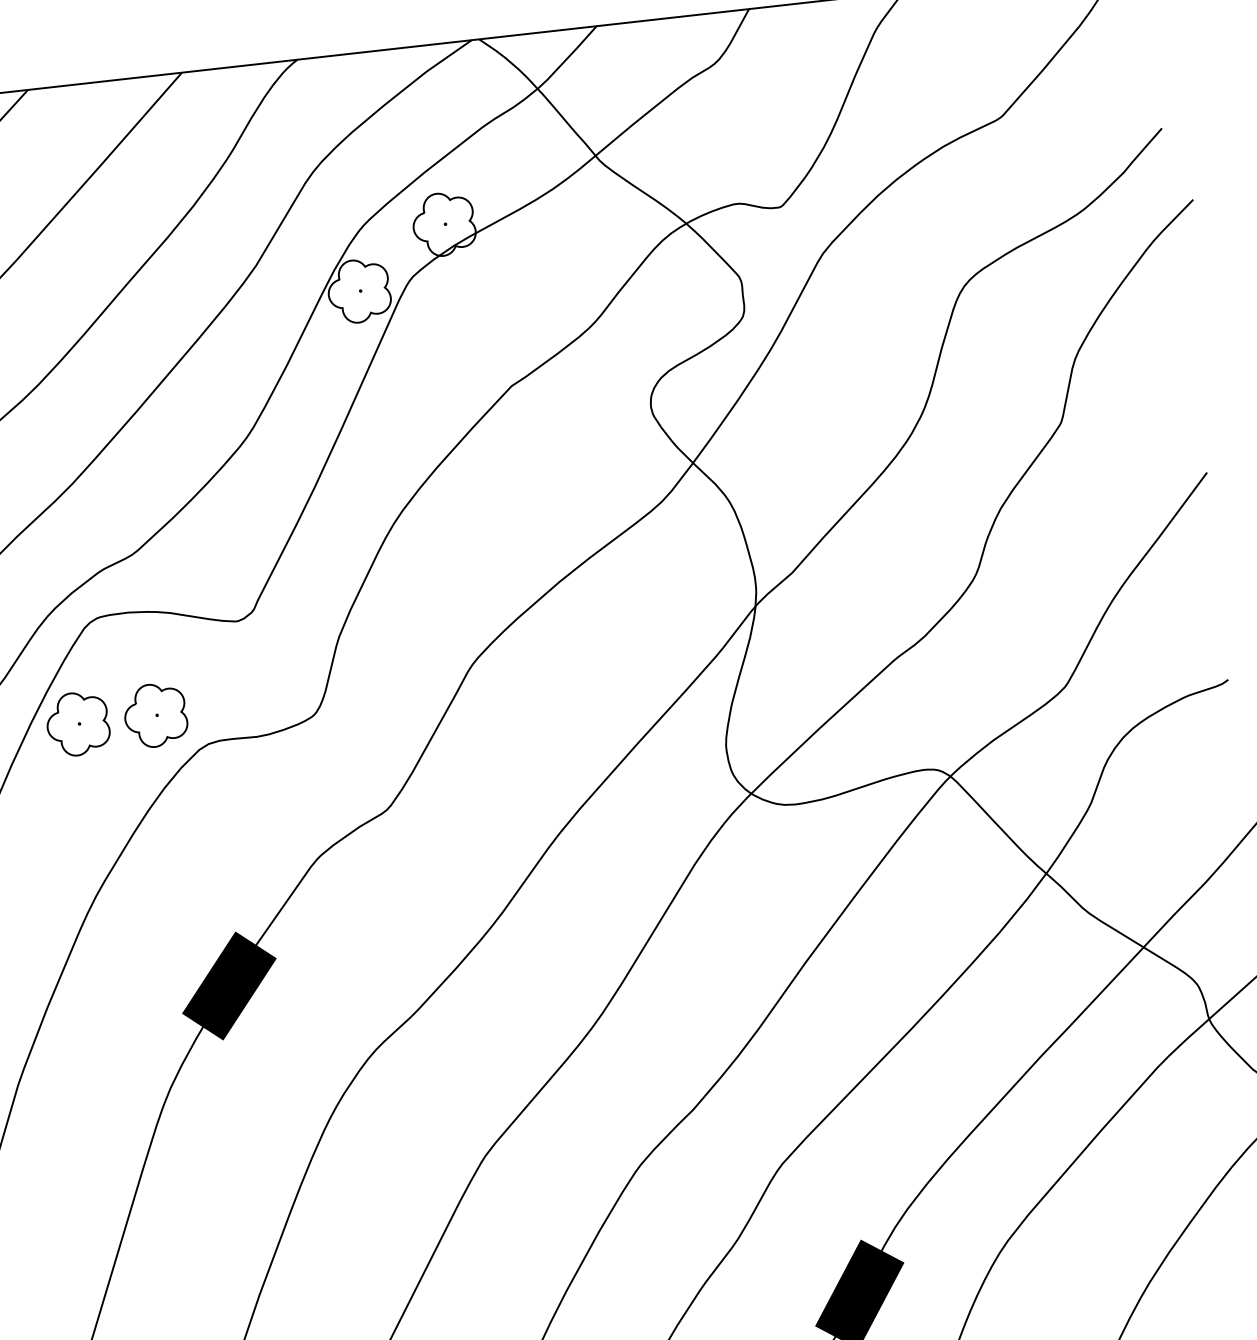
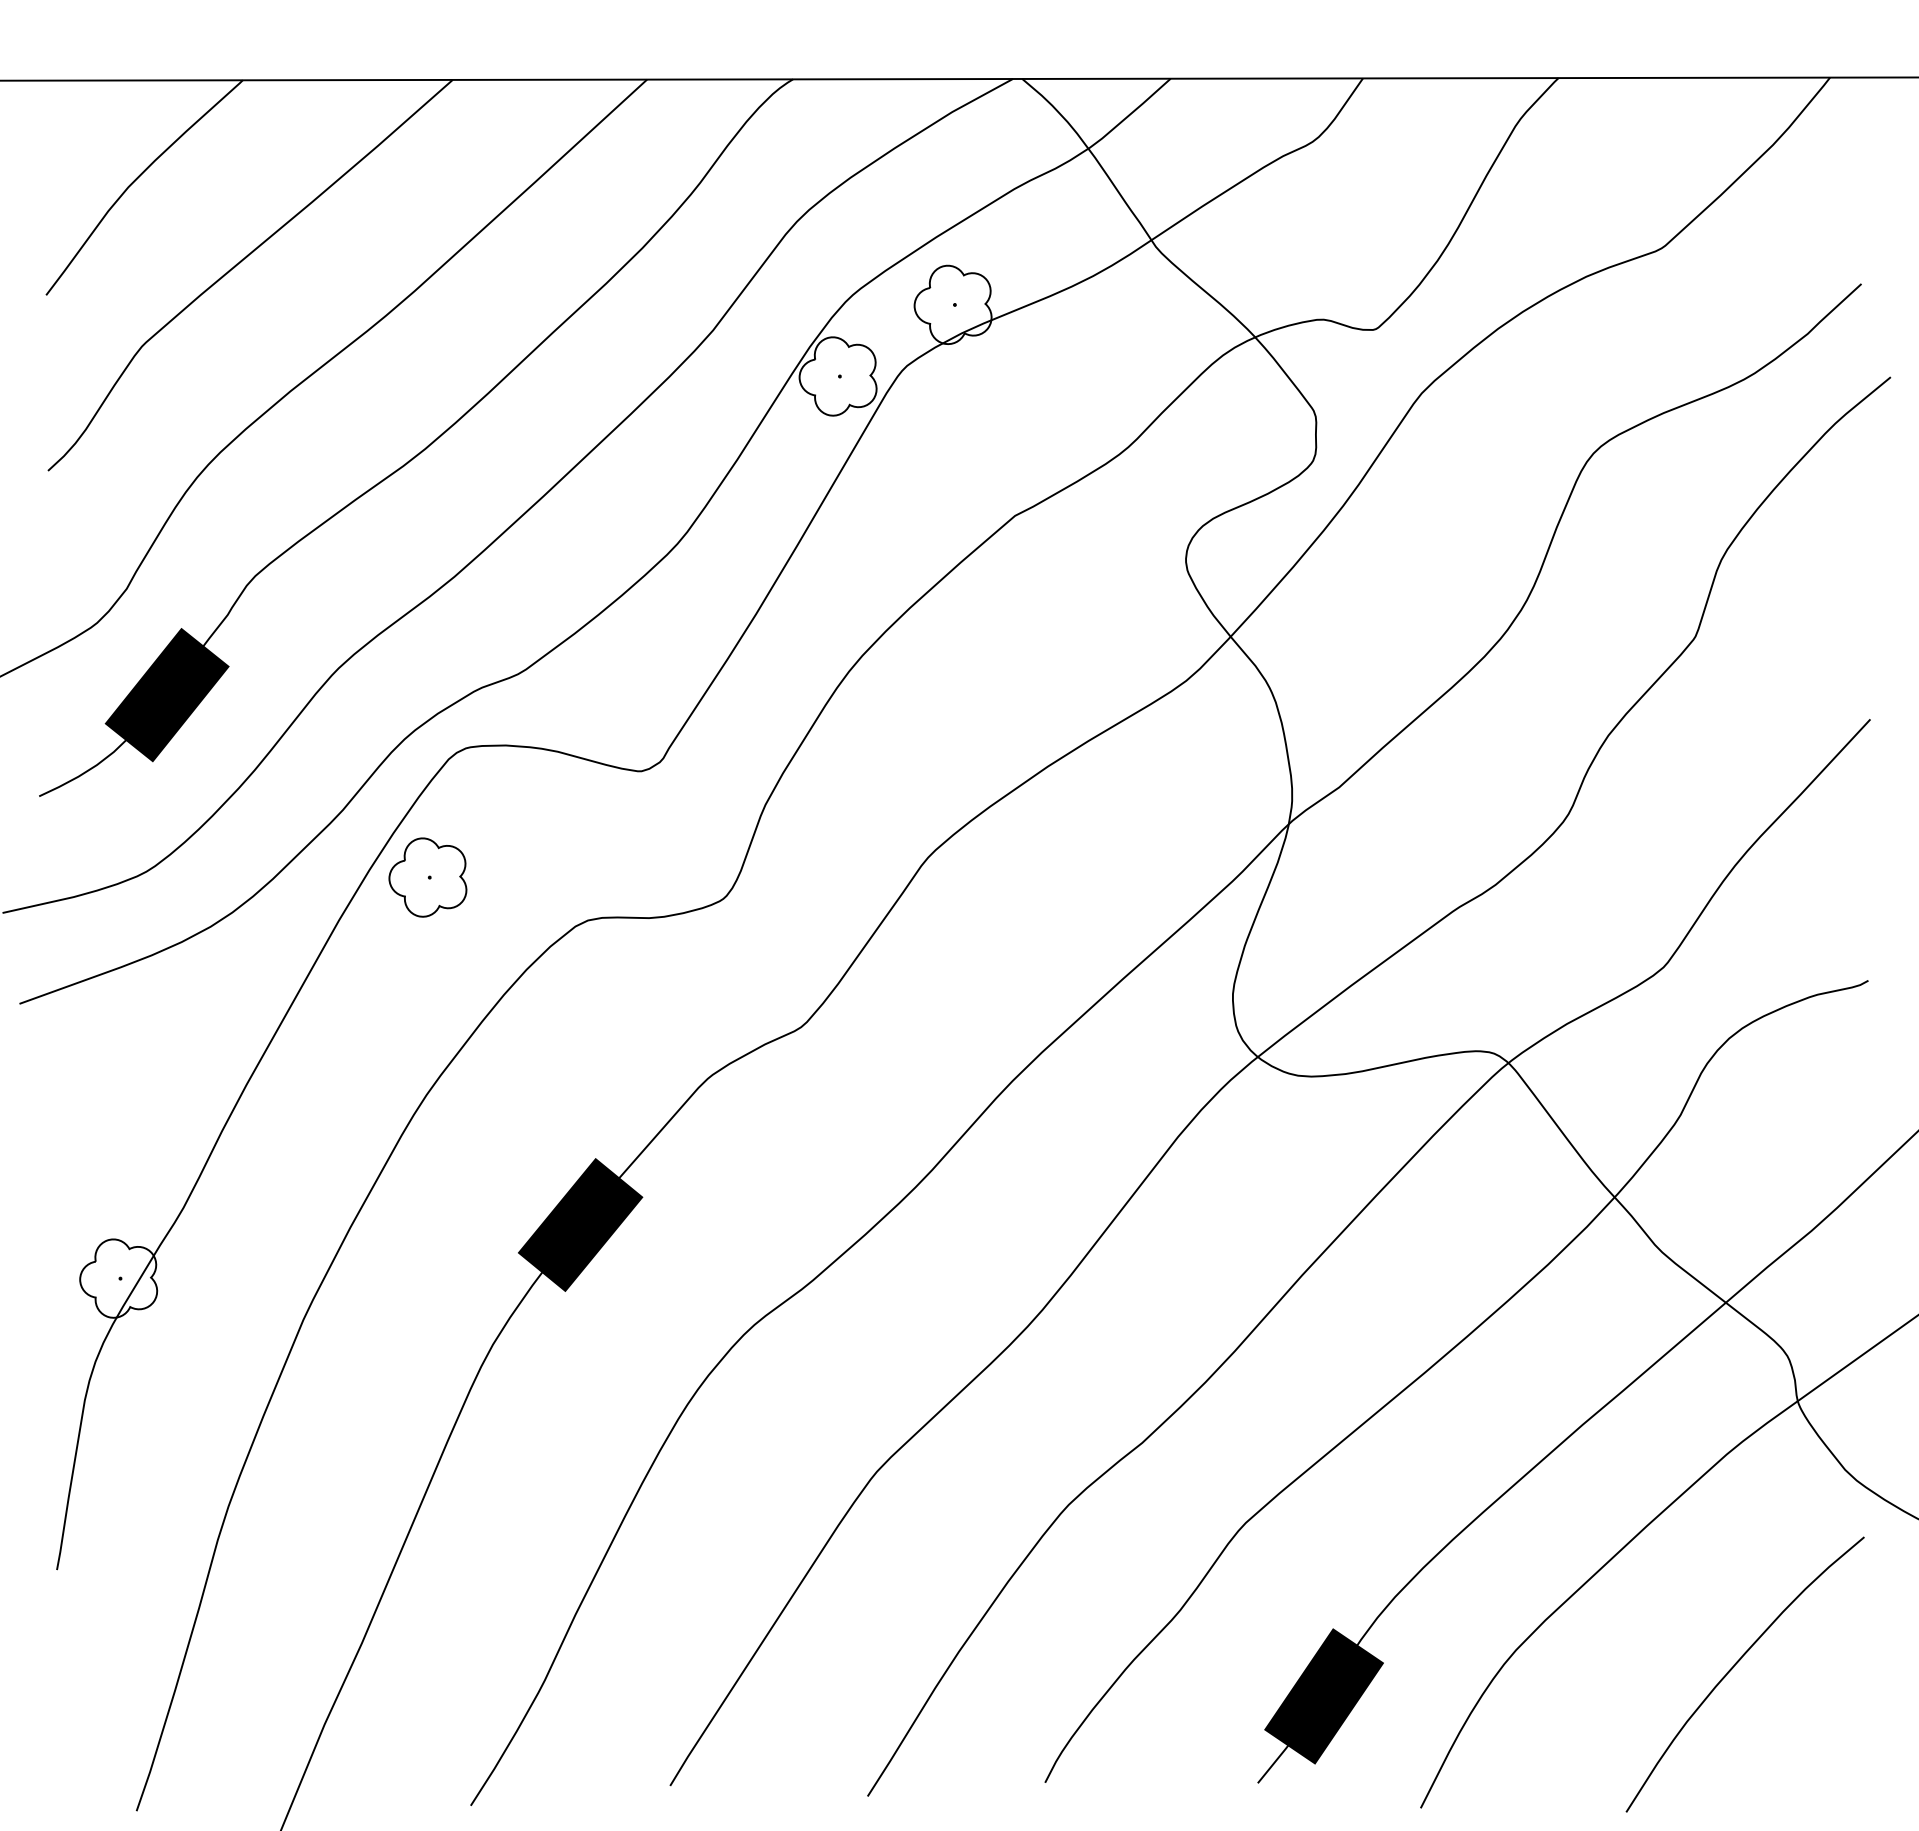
part: (155, 715) -> (525, 877), removed

